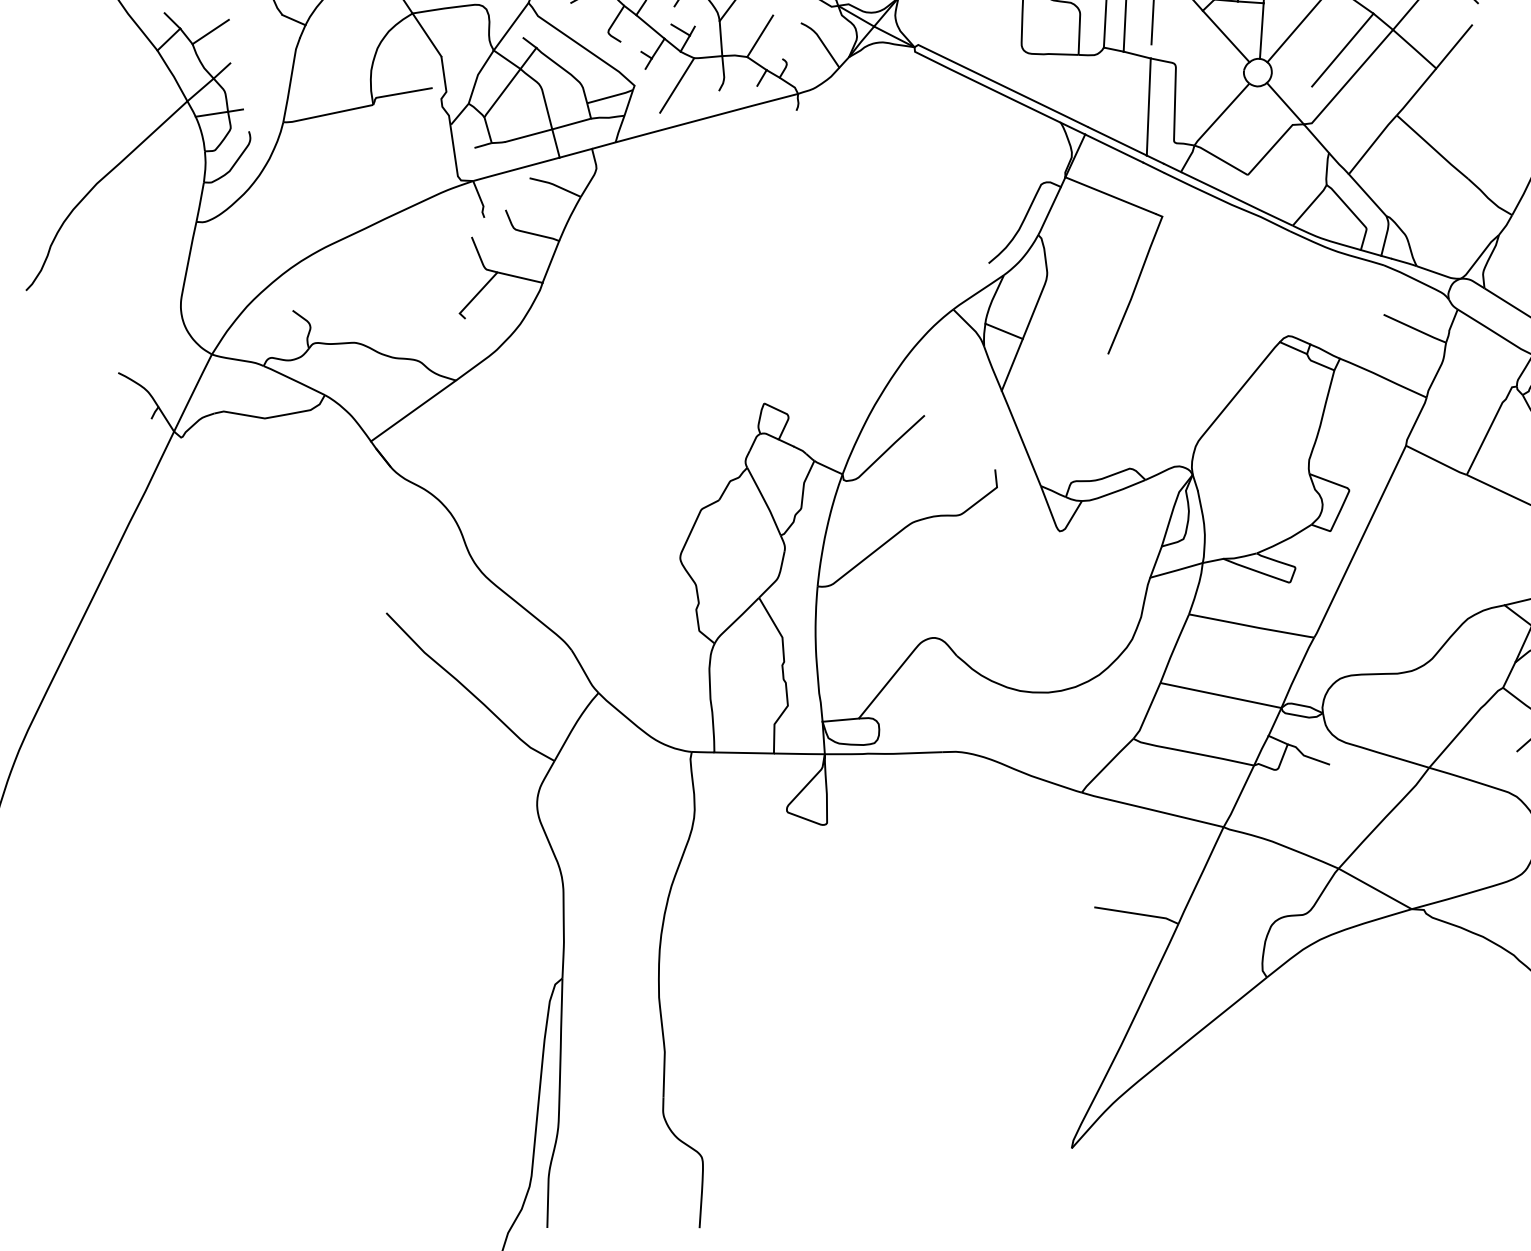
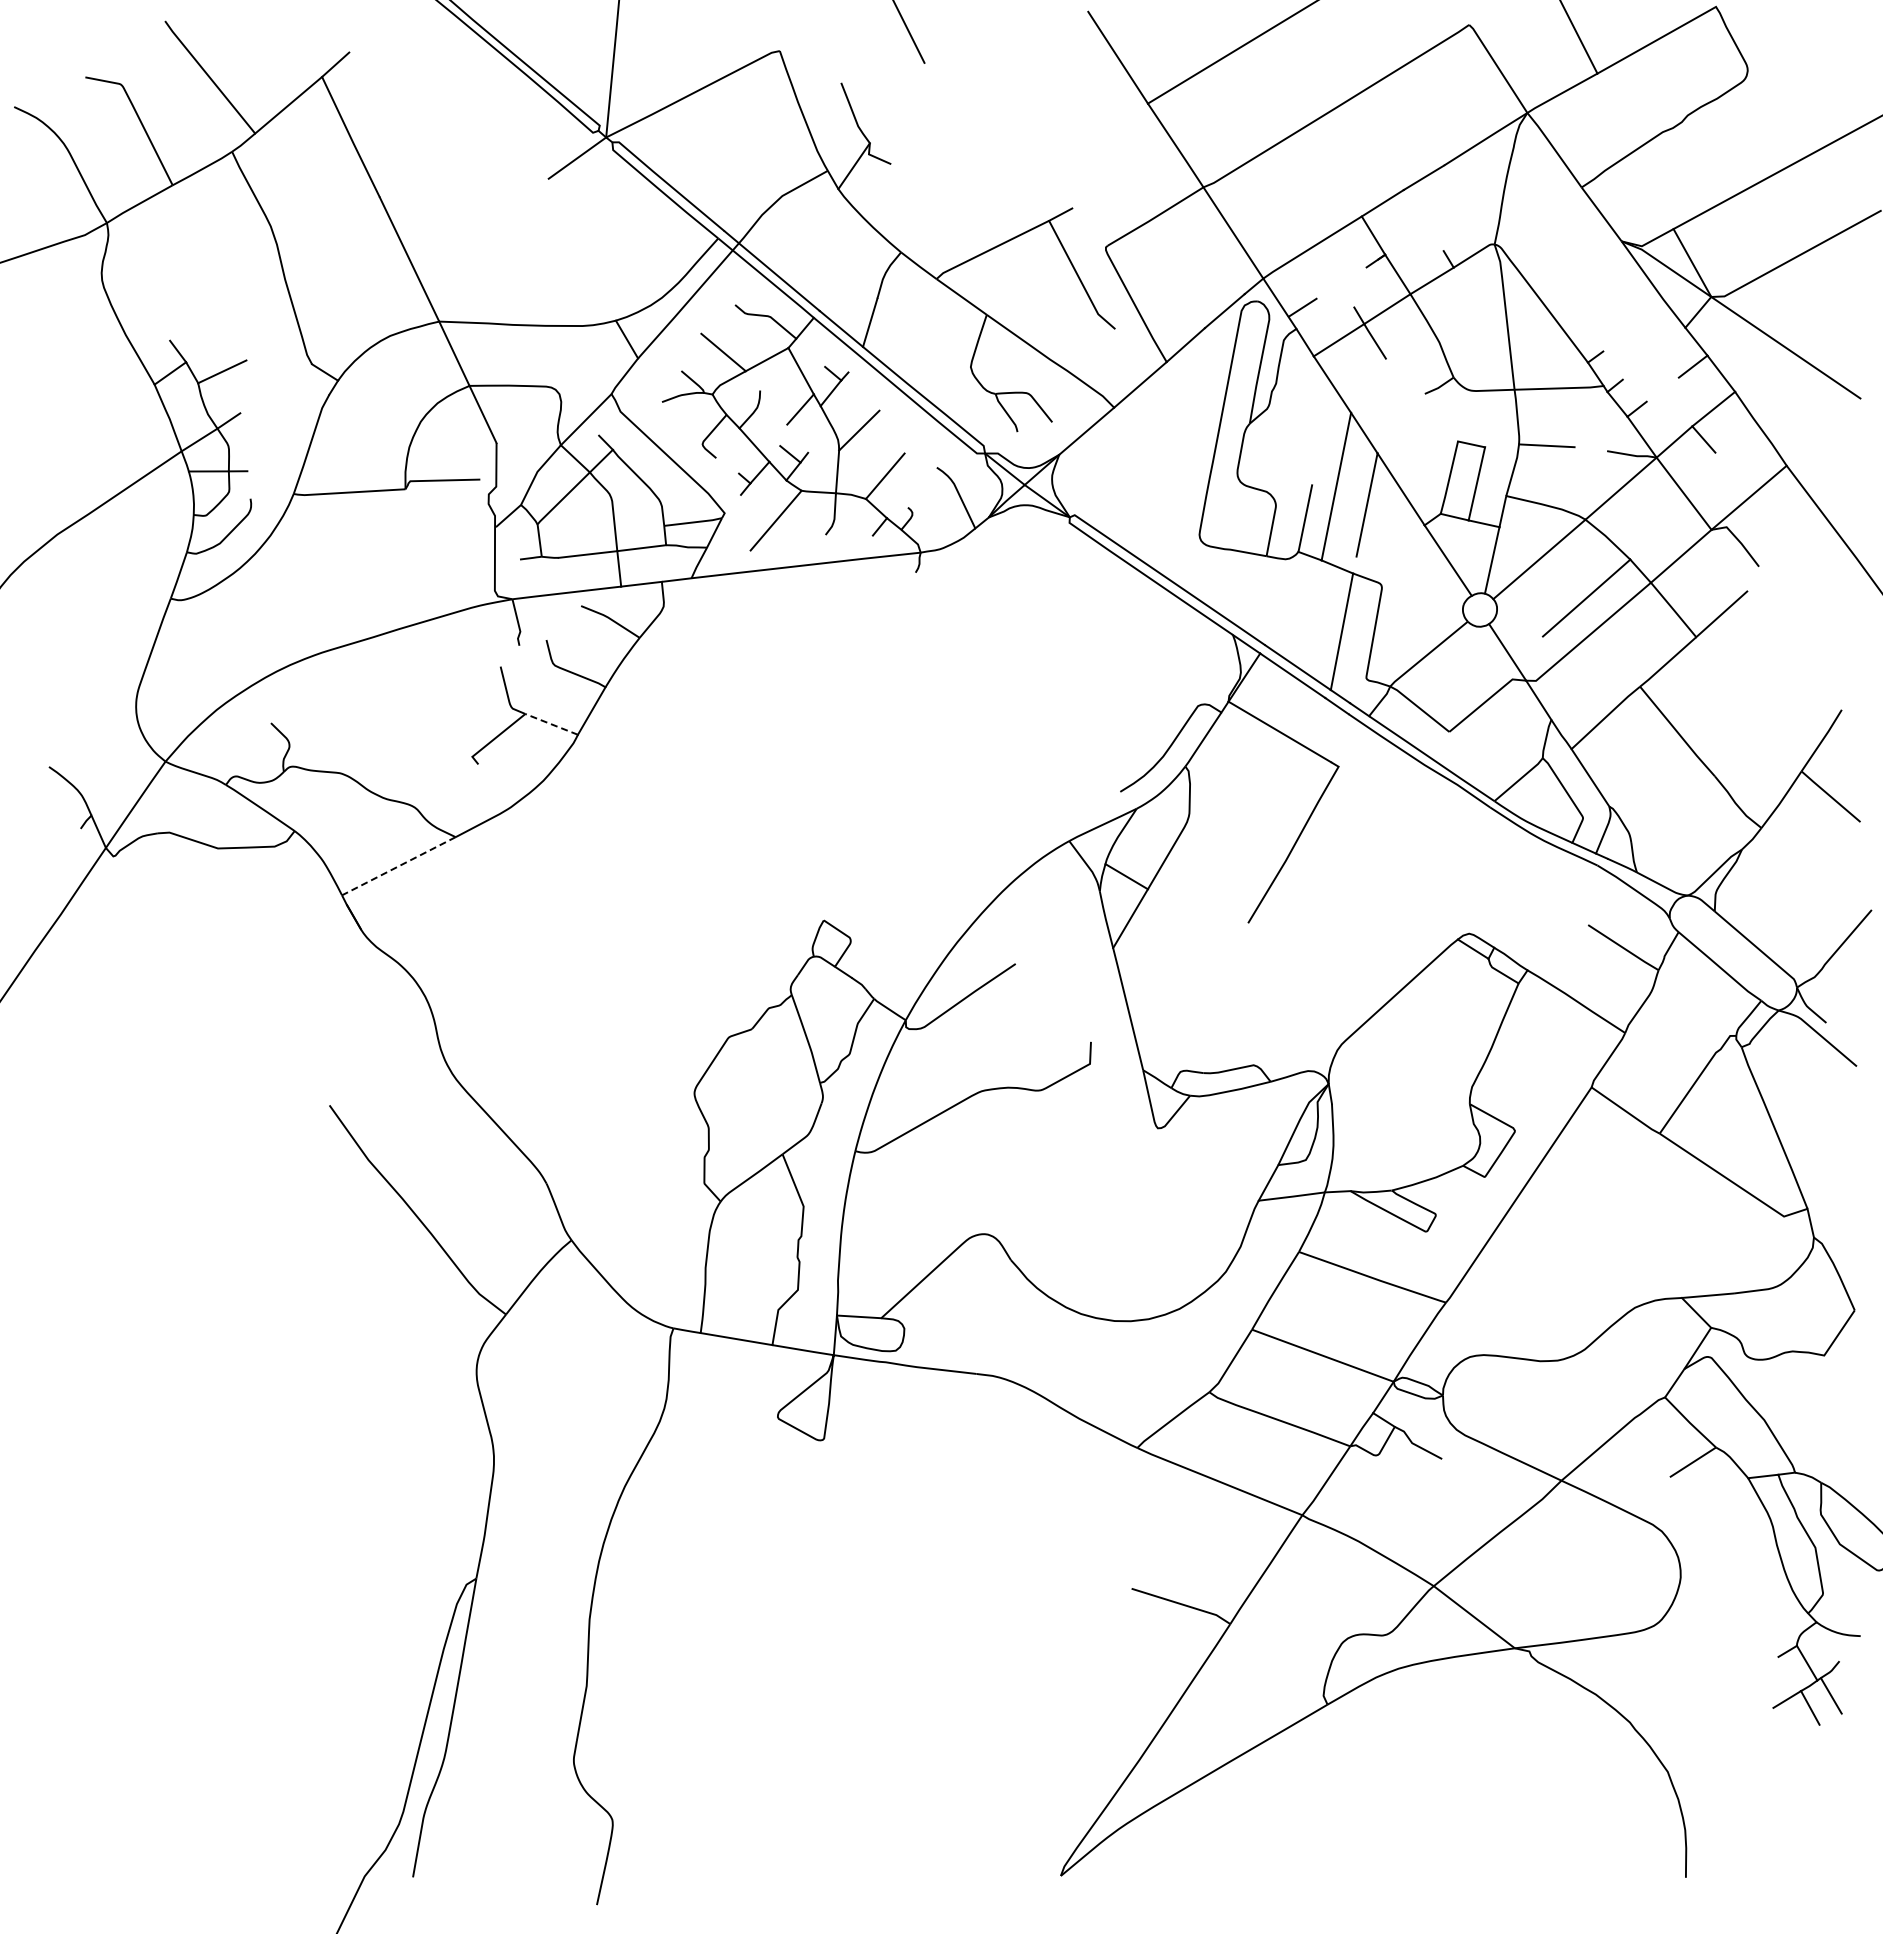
line: (519, 277) -> (551, 724), solid -> dashed
line: (413, 411) -> (398, 866), solid -> dashed

